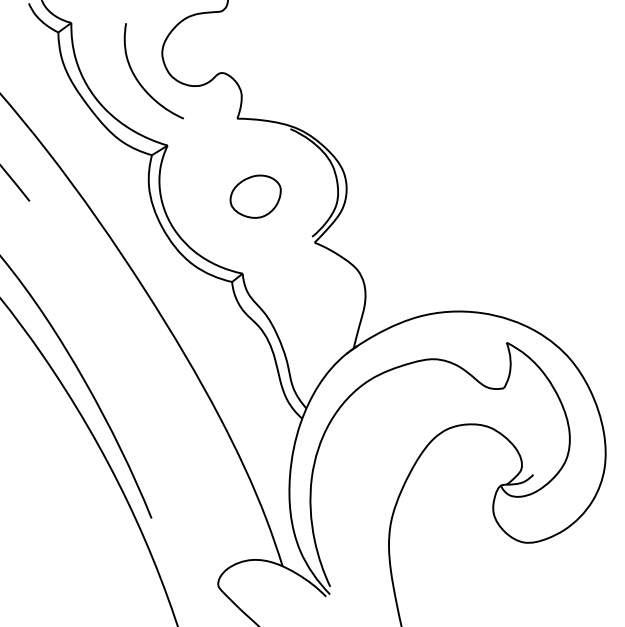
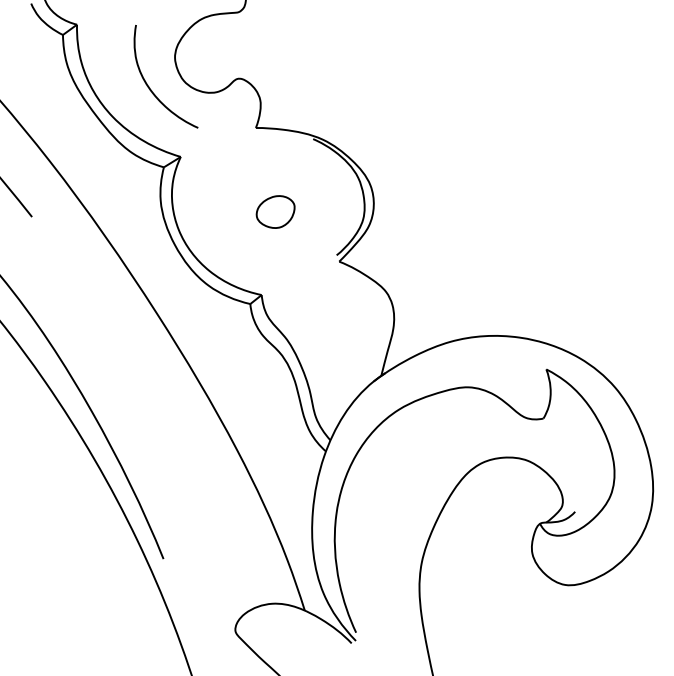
part: (255, 196) -> (275, 211), size x0.7

